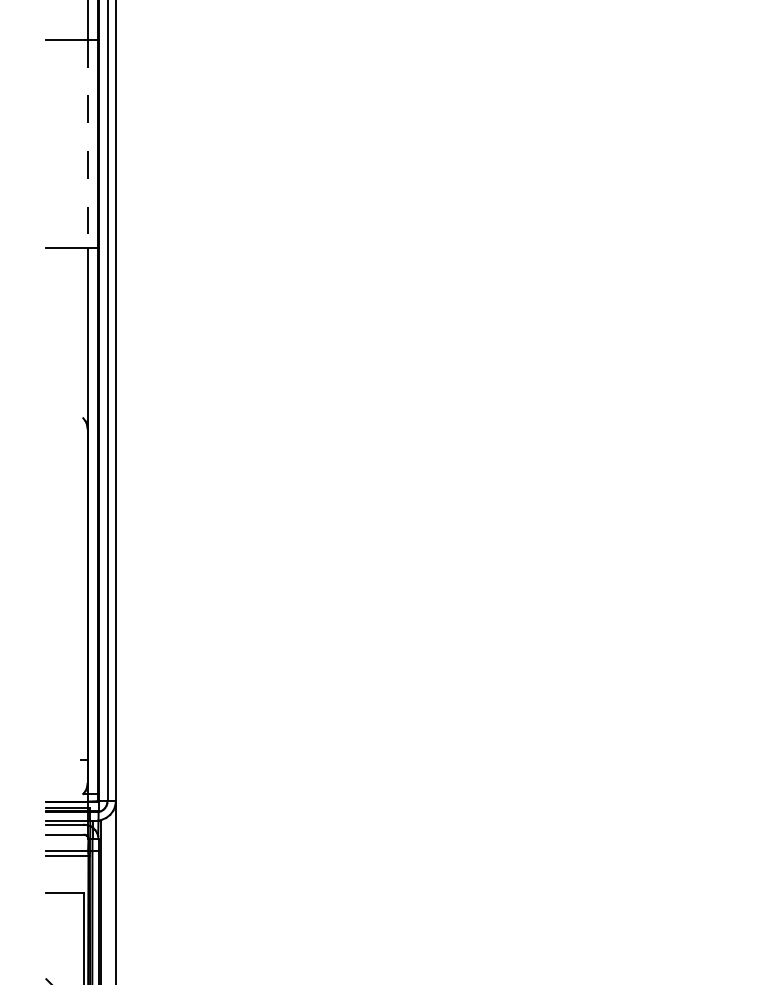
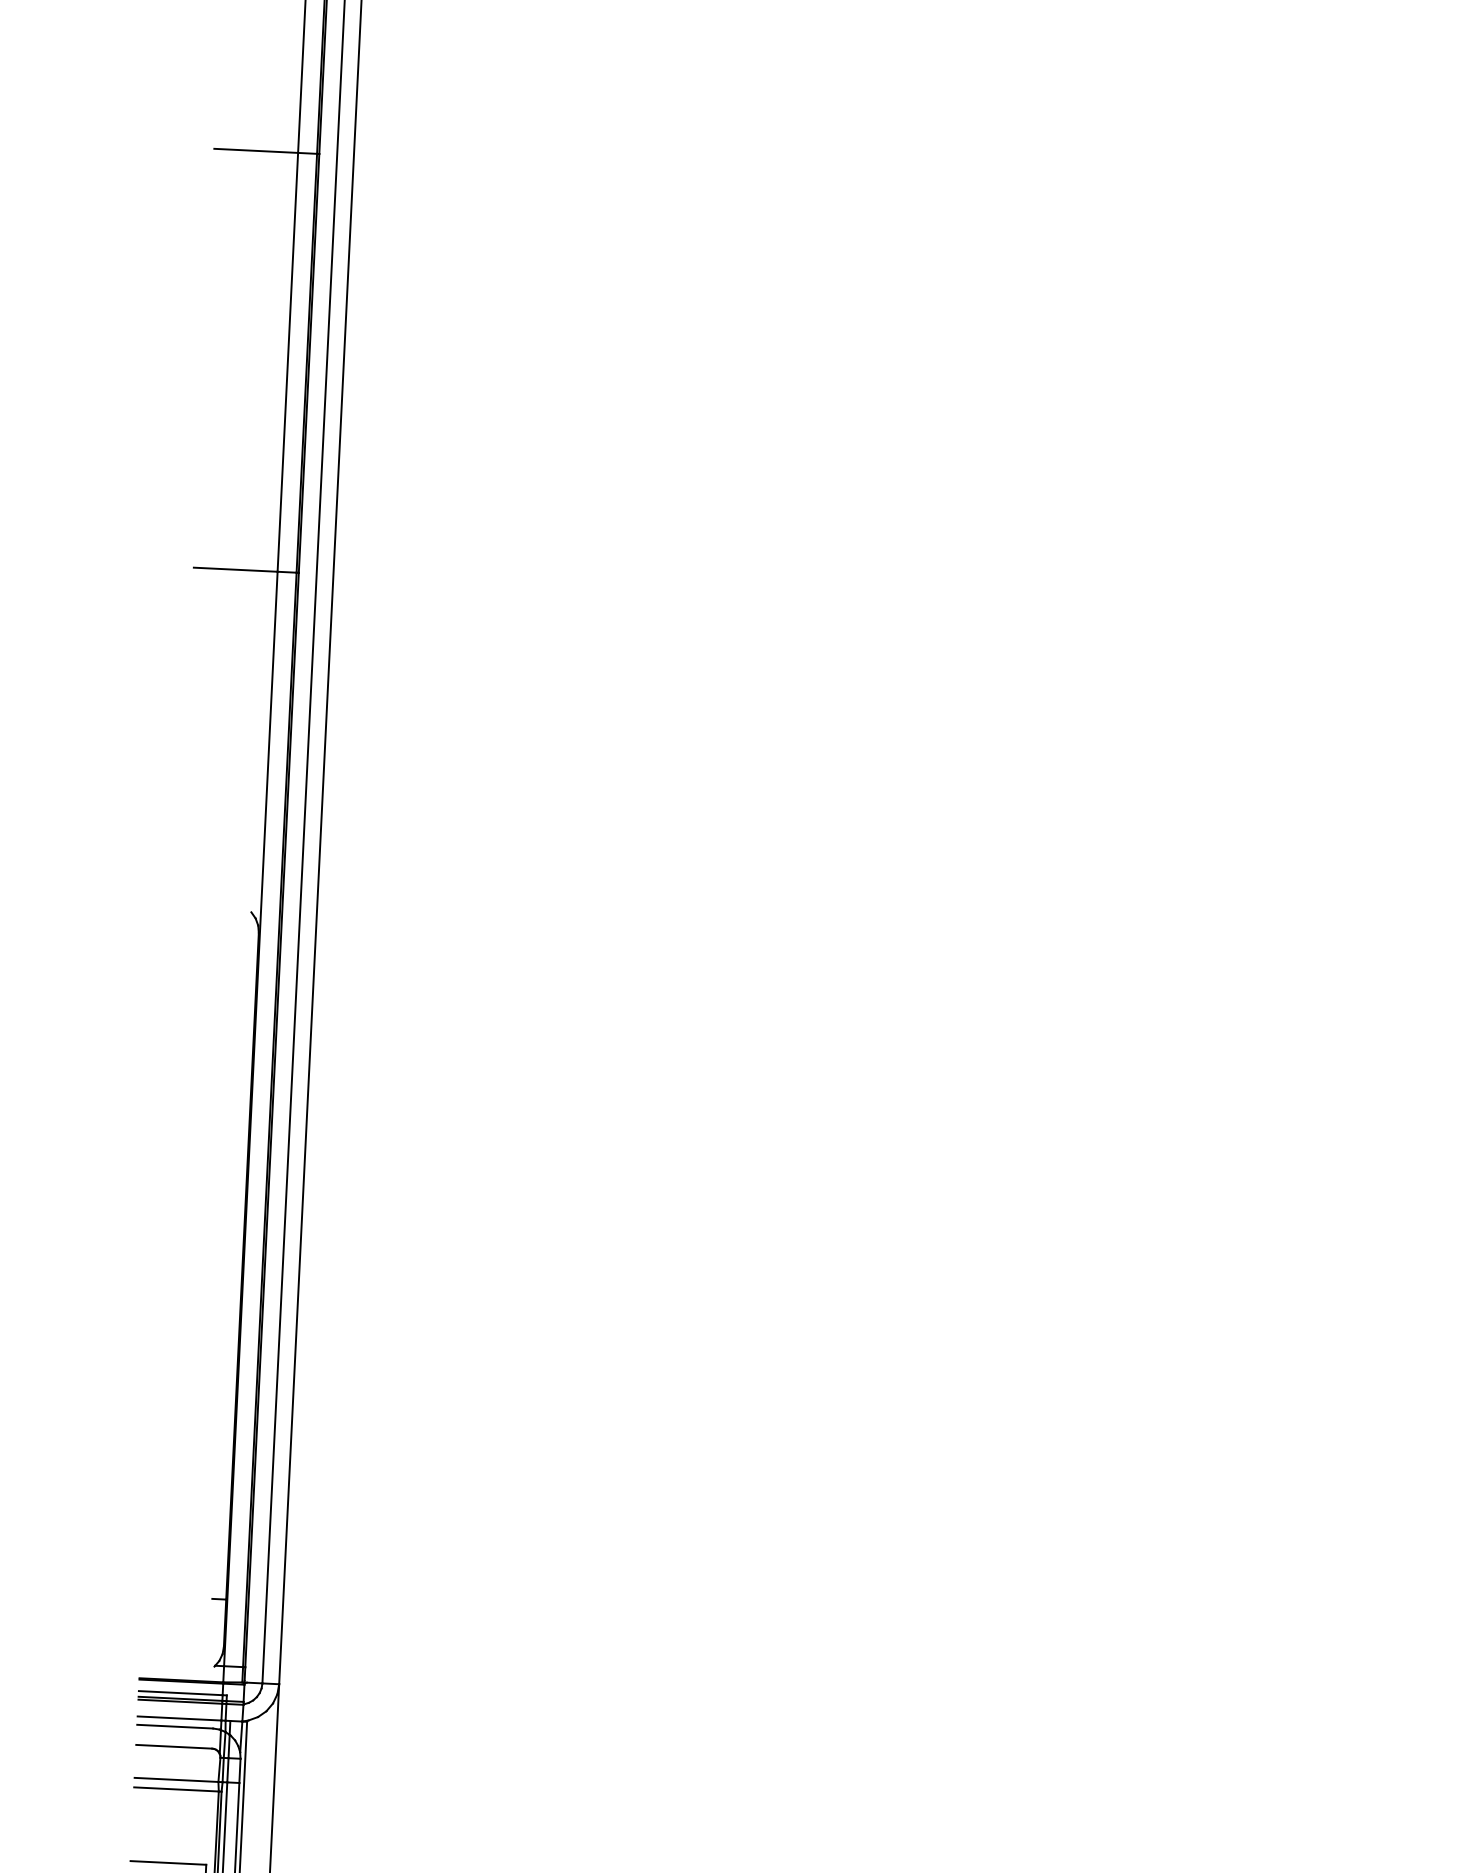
line: (88, 144) -> (288, 363), dashed -> solid

